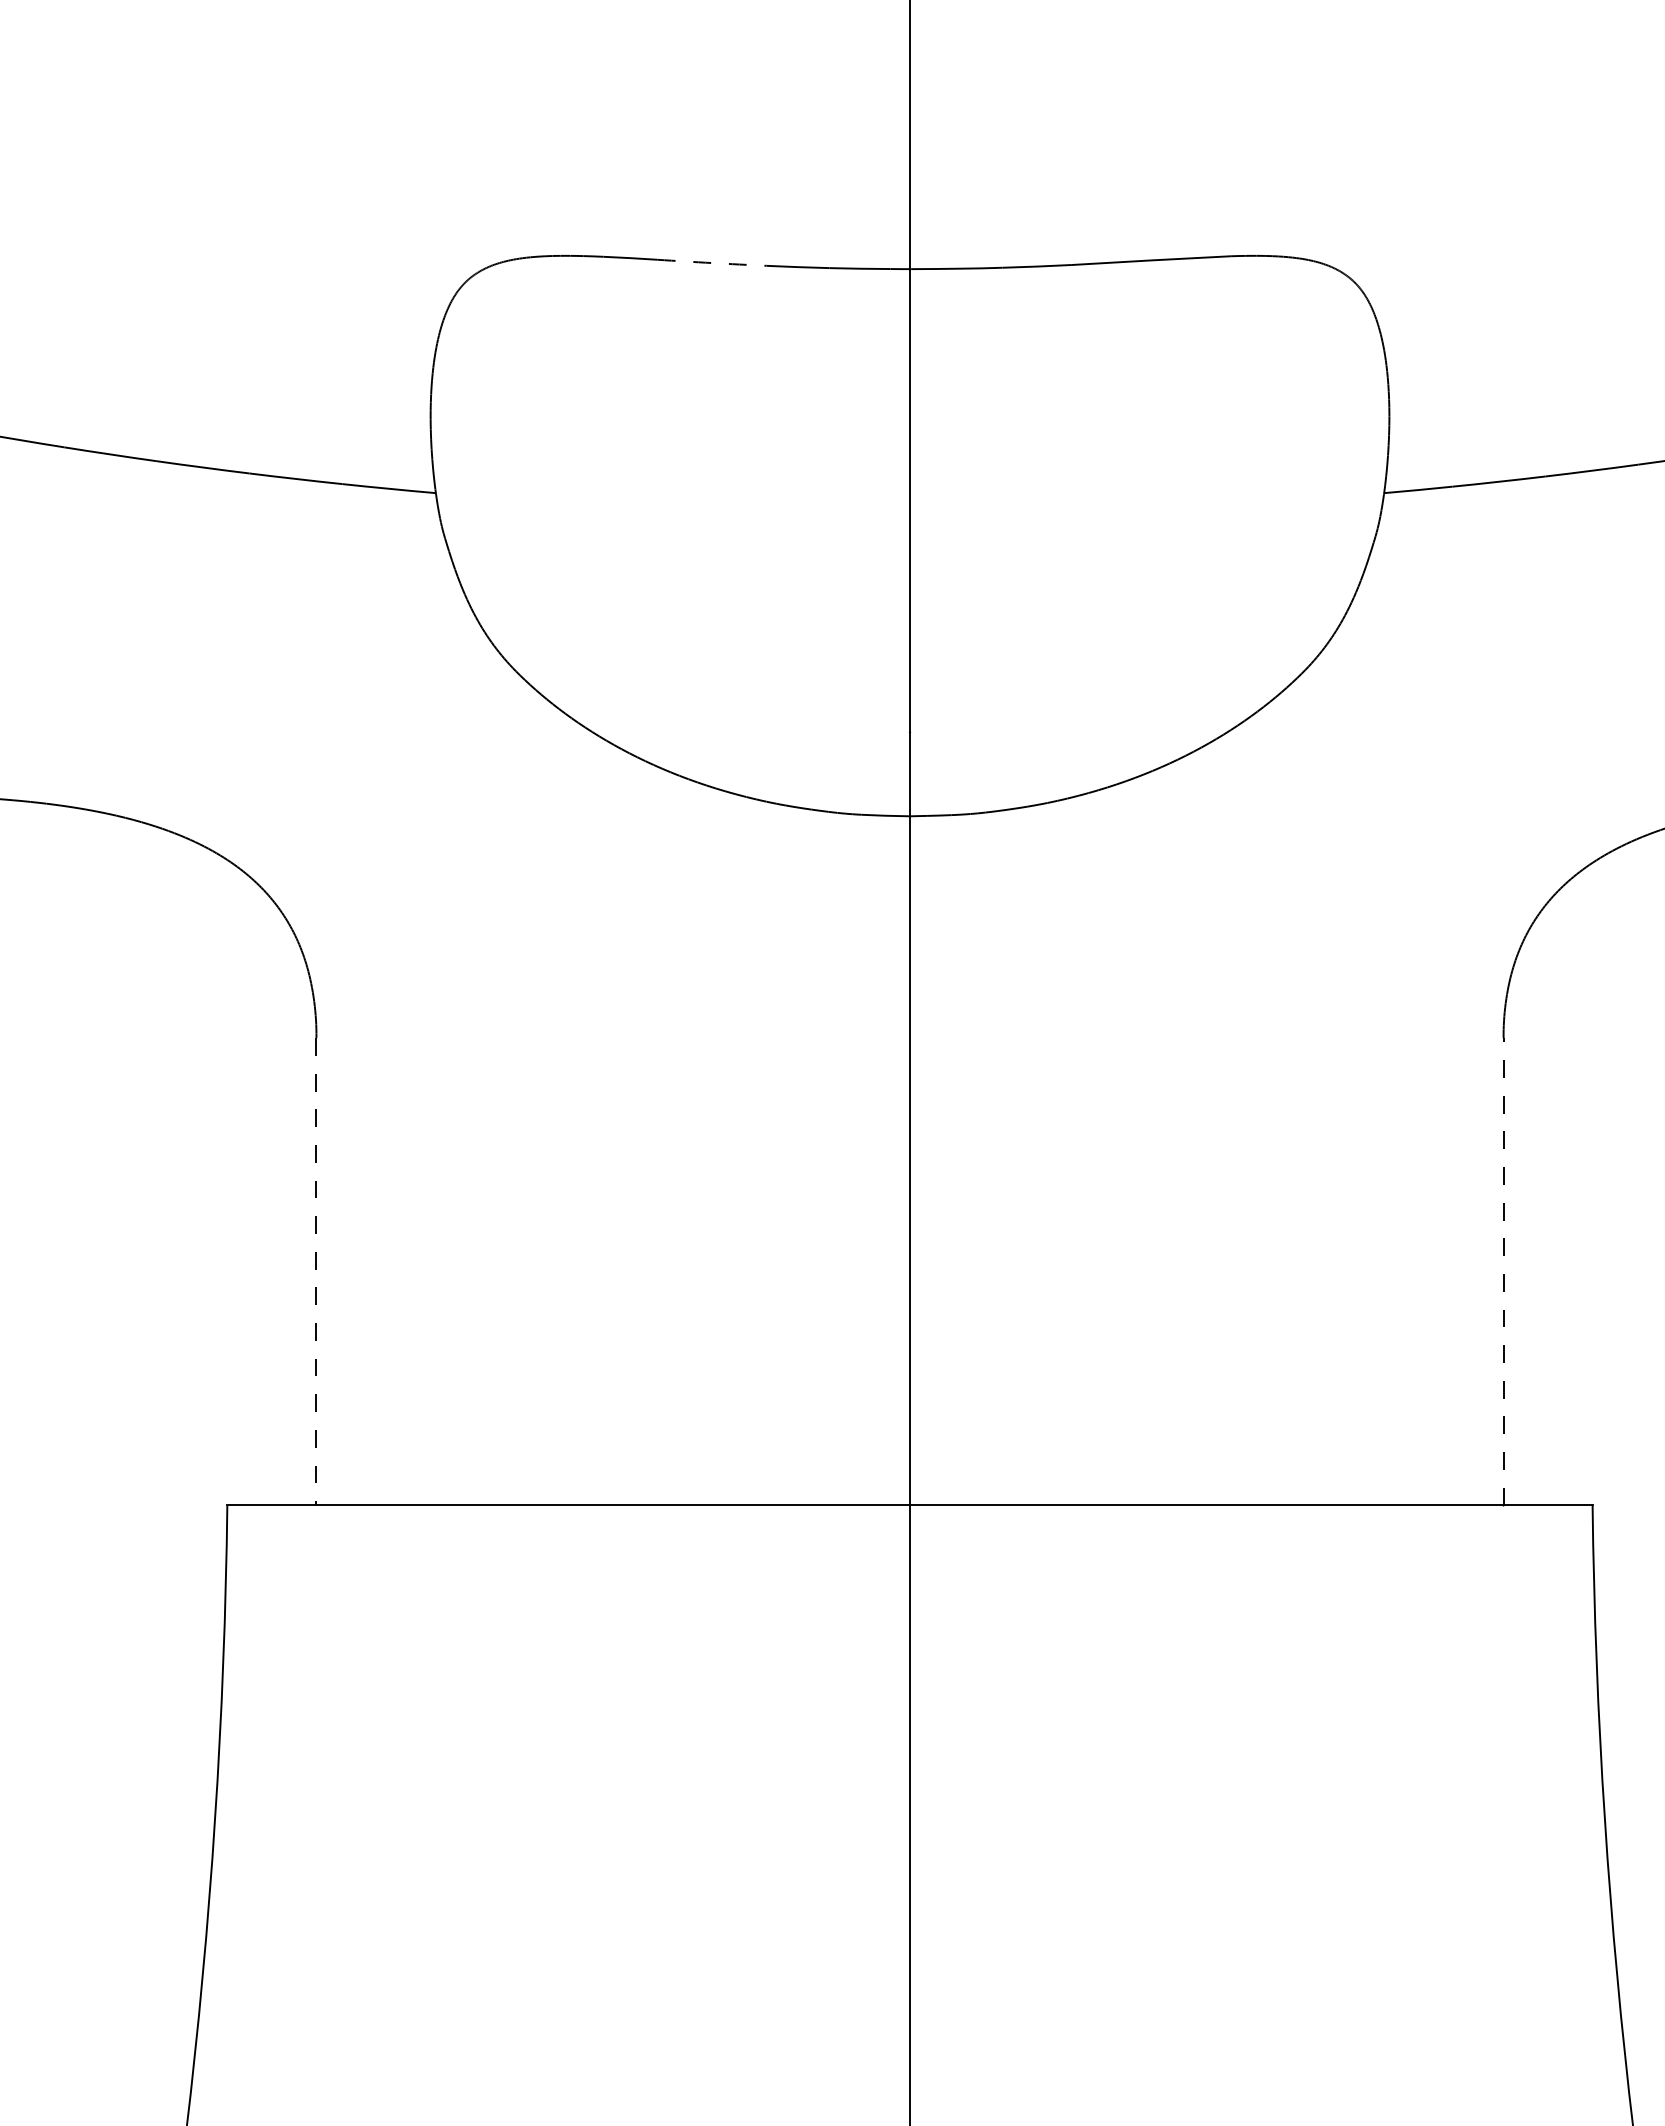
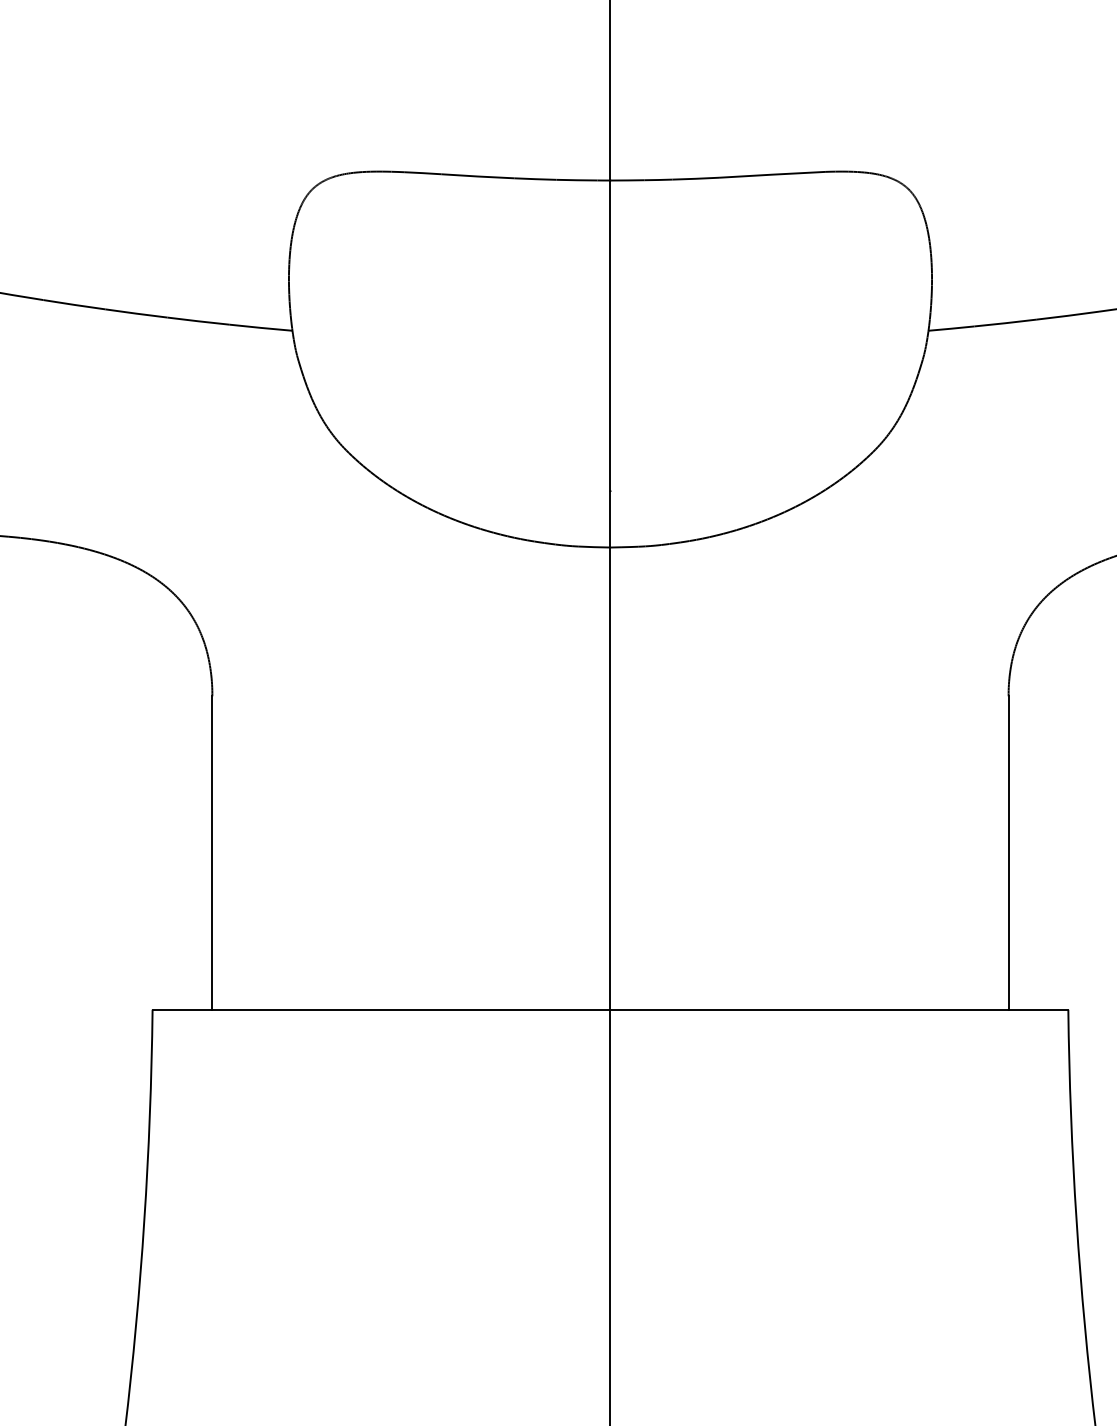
arc: (711, 263) -> (477, 176), dashed -> solid
line: (316, 1272) -> (212, 853), dashed -> solid
line: (1503, 1272) -> (1008, 853), dashed -> solid

